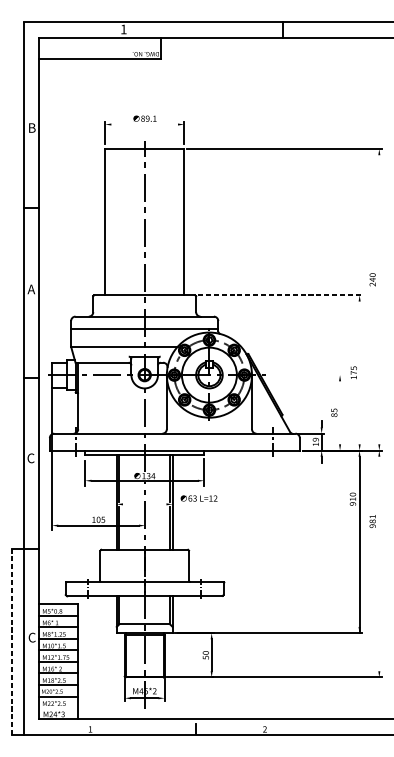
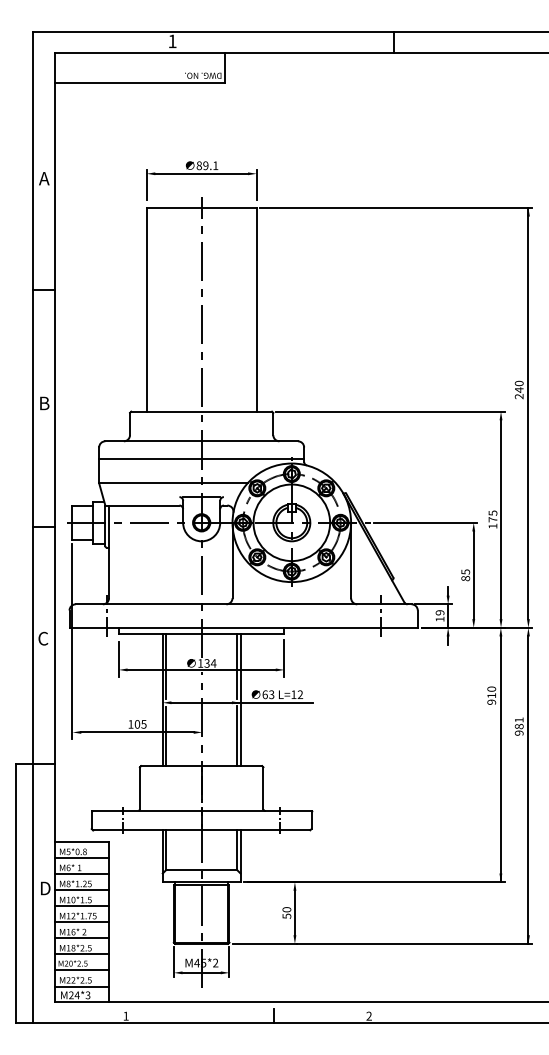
line: (144, 124) -> (201, 173), added
text: (31, 127) -> (44, 178), B -> A
text: (31, 289) -> (43, 403), A -> B
line: (280, 295) -> (390, 411), dashed -> solid
line: (379, 296) -> (528, 413), added
line: (359, 372) -> (501, 519), added
line: (305, 374) -> (425, 522), added
line: (339, 412) -> (473, 575), added
line: (174, 504) -> (242, 702), added
line: (379, 566) -> (528, 789), added
text: (32, 637) -> (45, 888), C -> D
line: (11, 641) -> (16, 893), dashed -> solid
line: (58, 708) -> (81, 986), added

